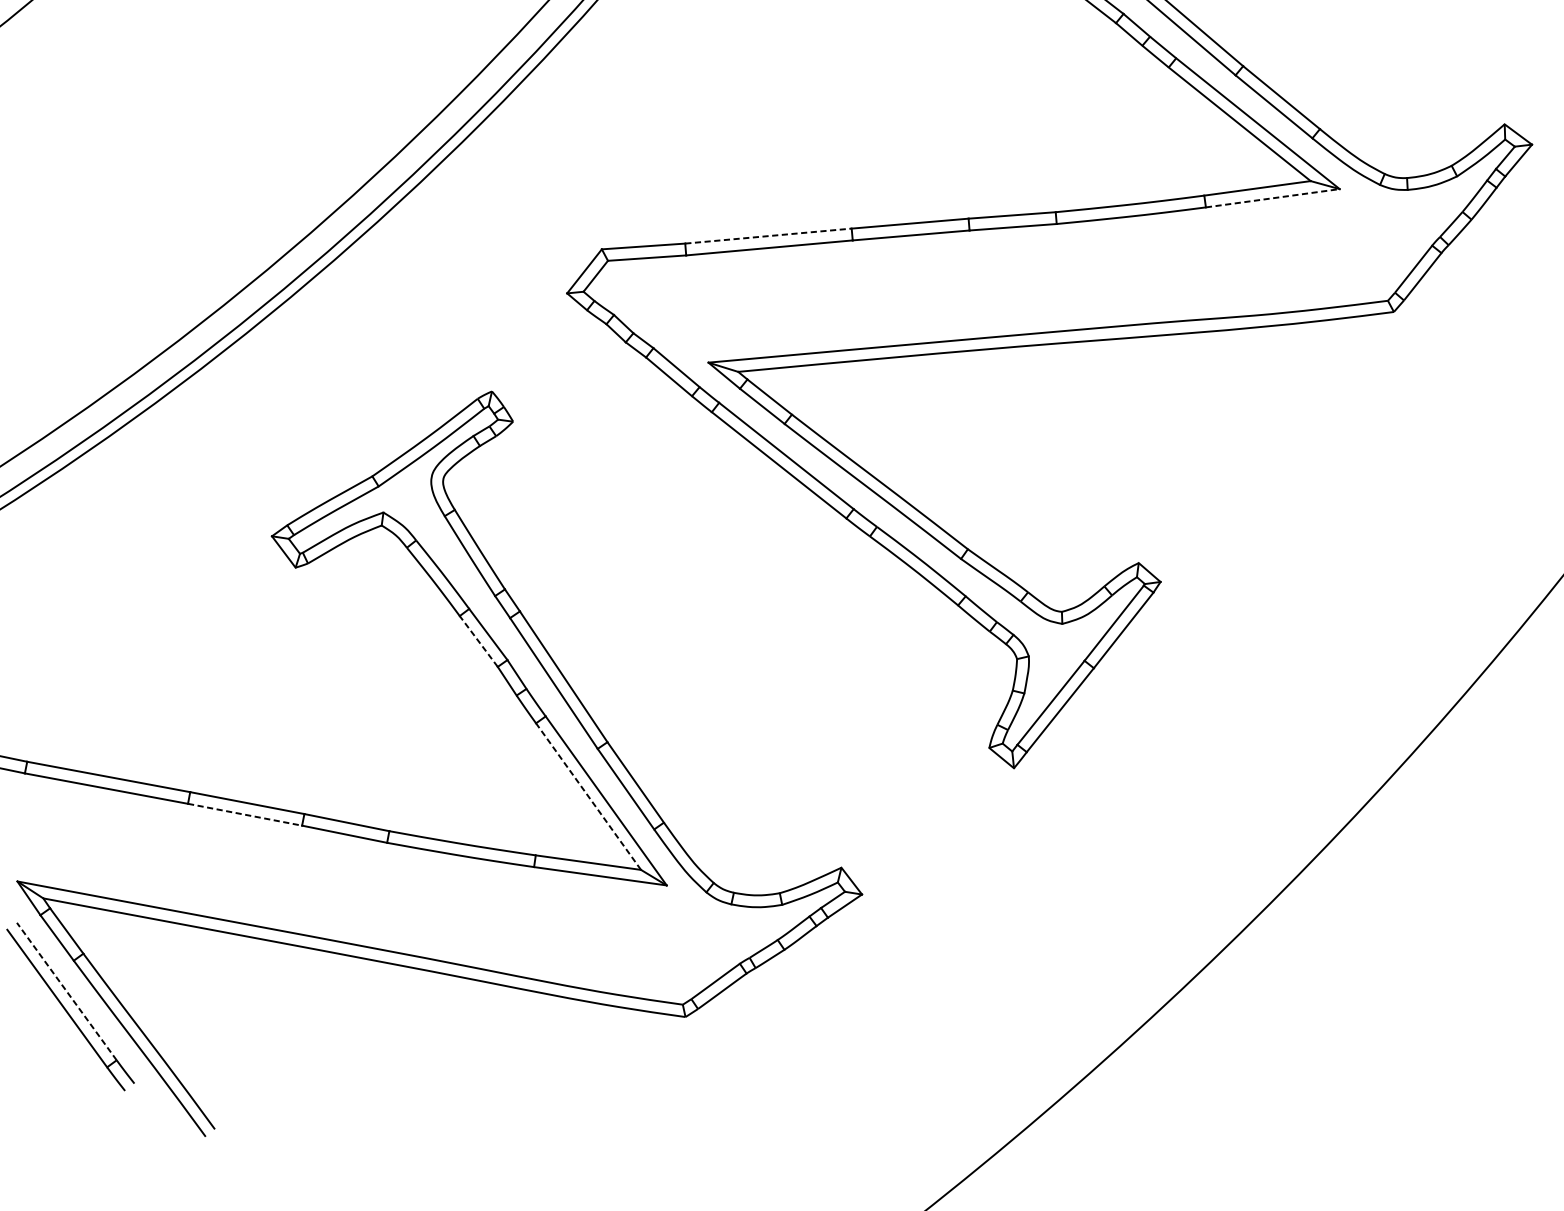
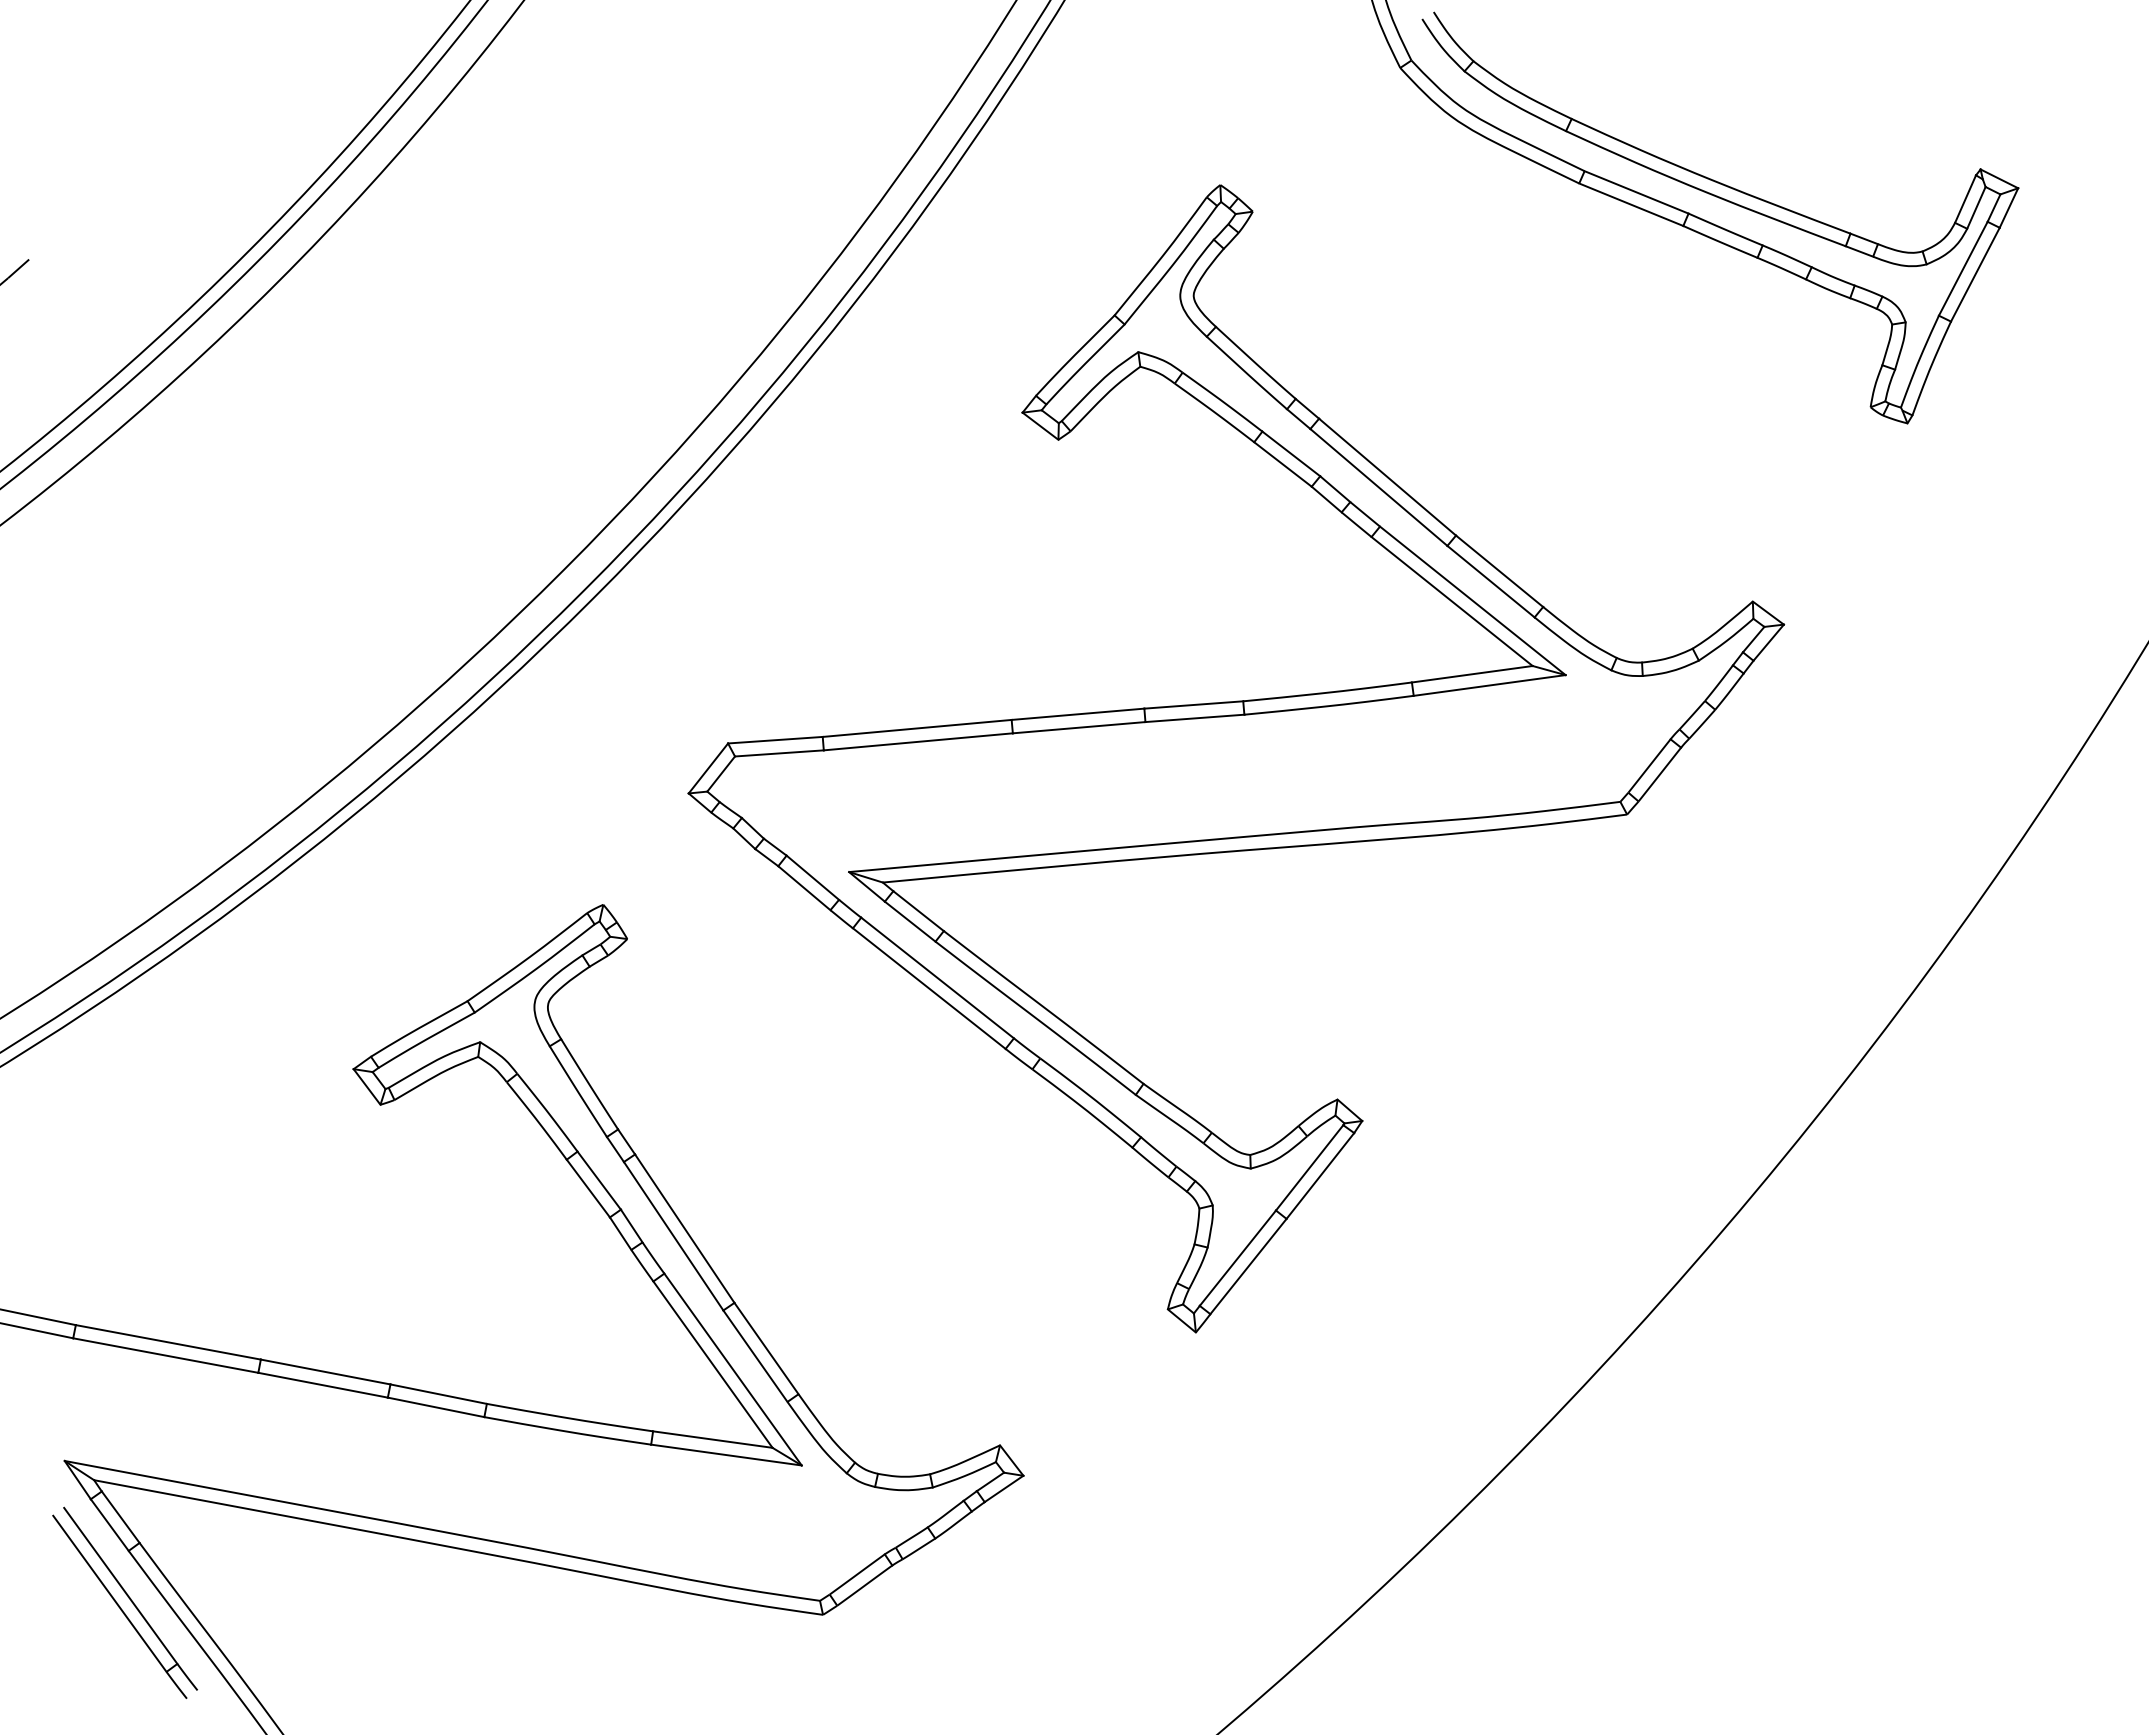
line: (1272, 198) -> (1489, 685), dashed -> solid
line: (768, 236) -> (917, 728), dashed -> solid
line: (478, 641) -> (588, 1188), dashed -> solid
line: (588, 796) -> (712, 1364), dashed -> solid
line: (245, 814) -> (323, 1385), dashed -> solid
line: (66, 991) -> (120, 1585), dashed -> solid

